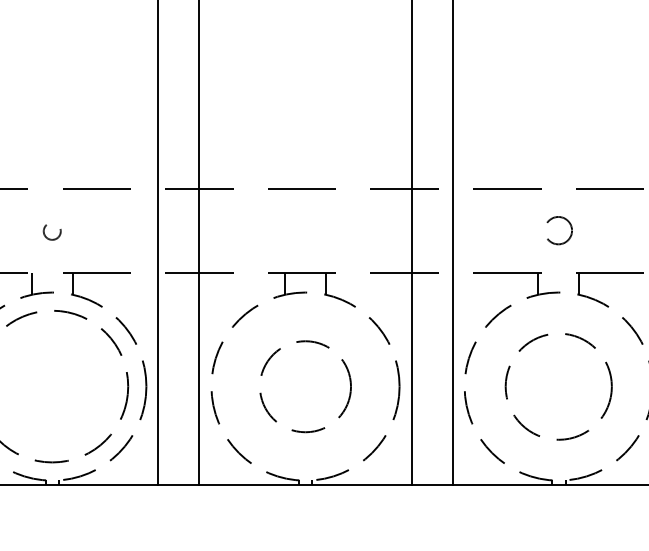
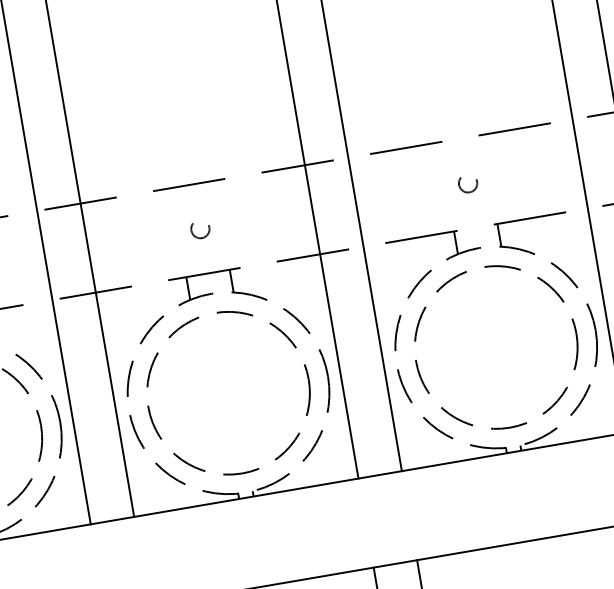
circle: (305, 232) -> (200, 230), added
circle: (558, 232) -> (468, 184), size x0.62
circle: (305, 386) -> (228, 393), size x1.67
circle: (558, 386) -> (496, 347), size x1.43

